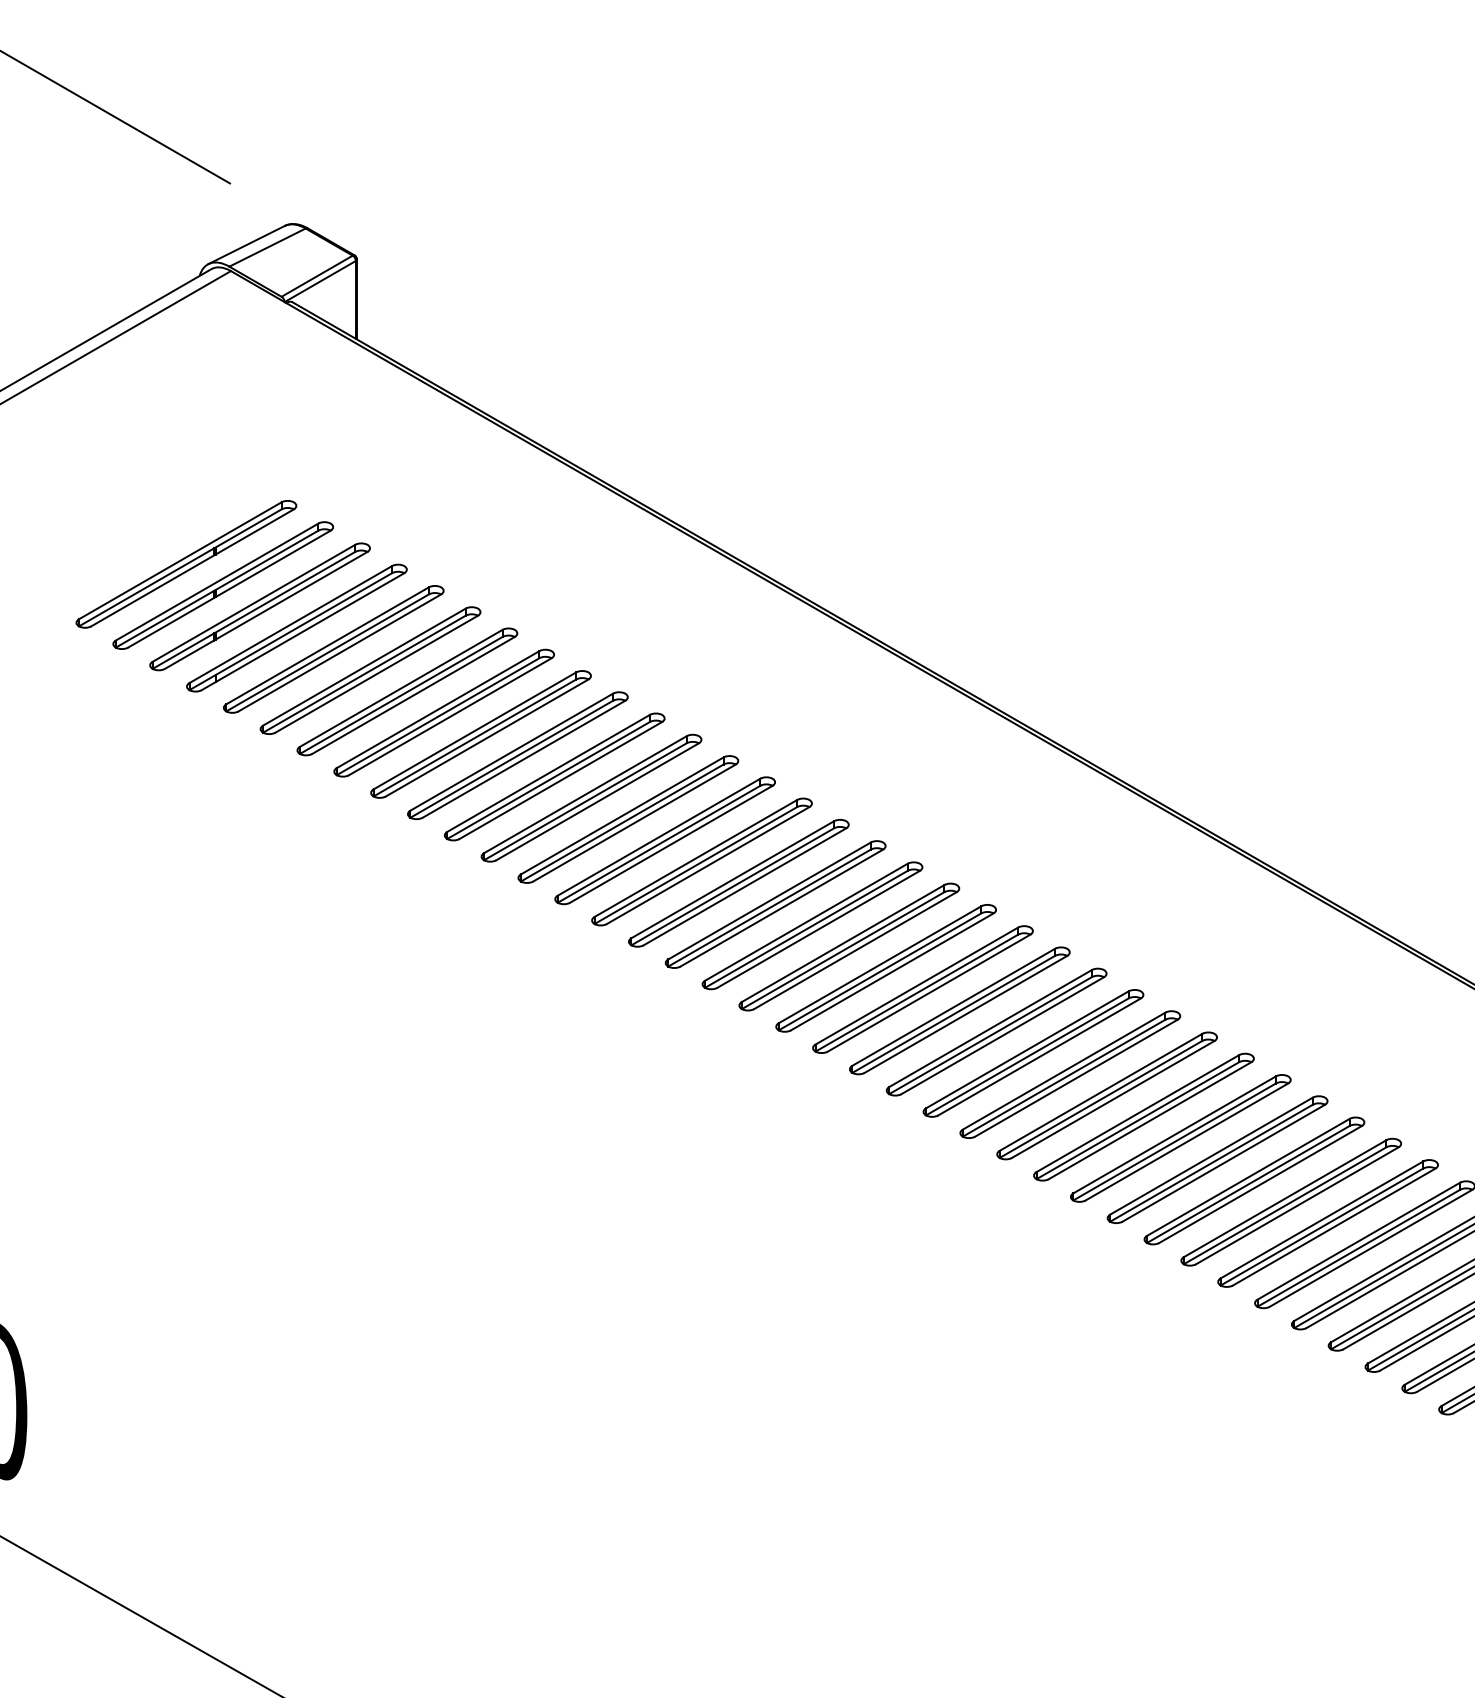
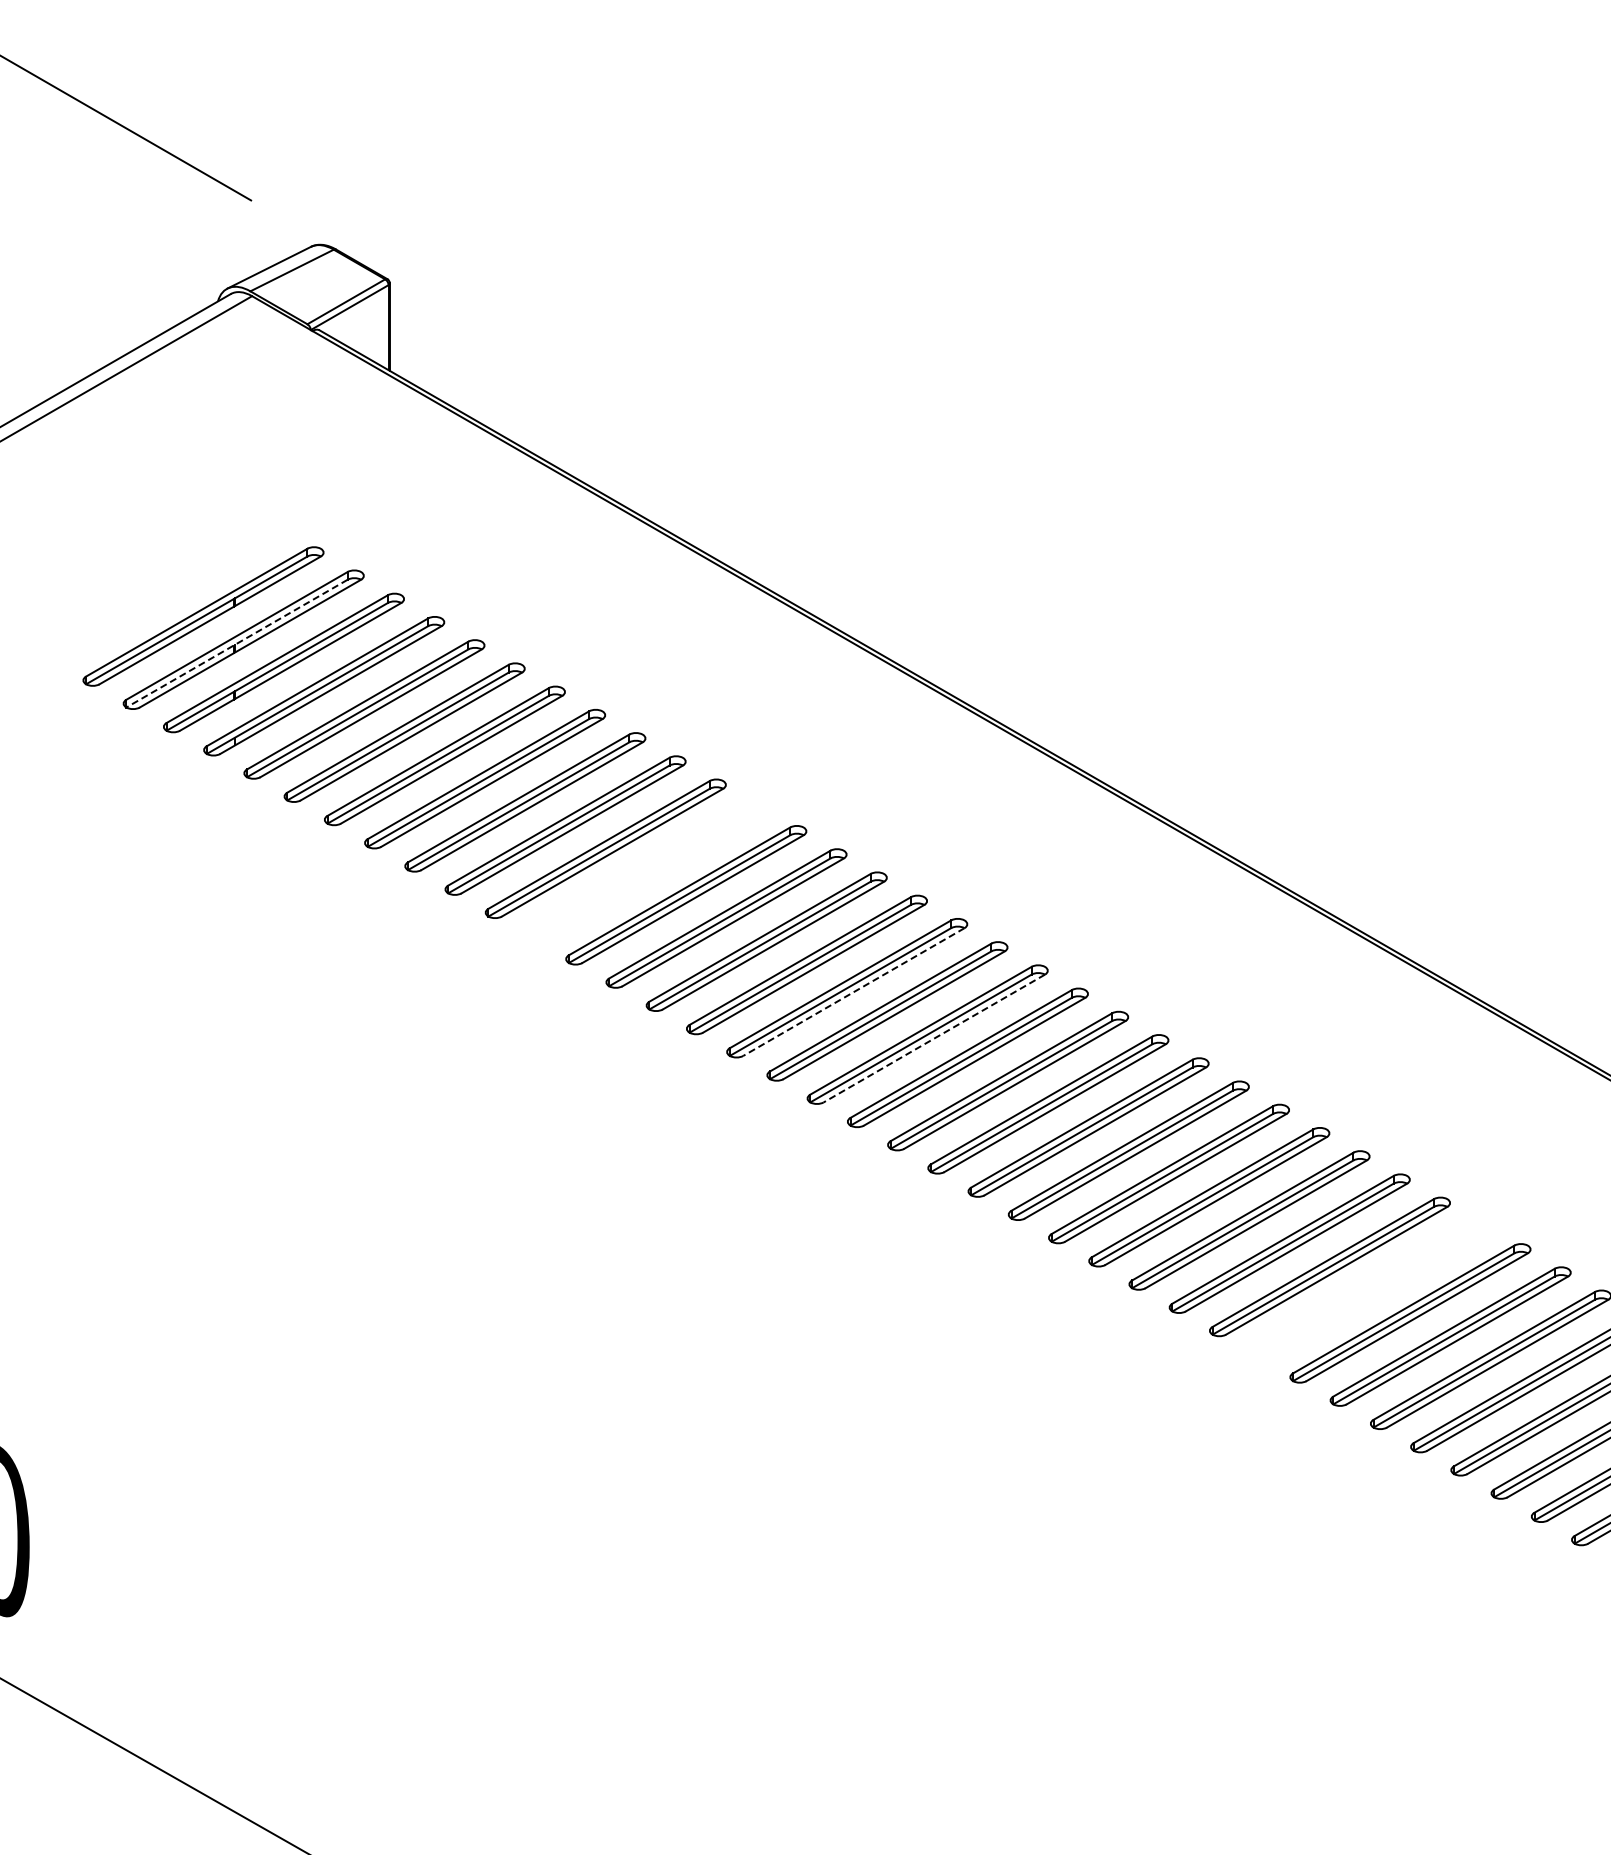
line: (217, 589) -> (237, 643), solid -> dashed
part: (591, 797) -> (645, 871), removed
line: (781, 908) -> (853, 992), solid -> dashed
line: (855, 950) -> (934, 1038), solid -> dashed
part: (1254, 1181) -> (1370, 1290), removed

